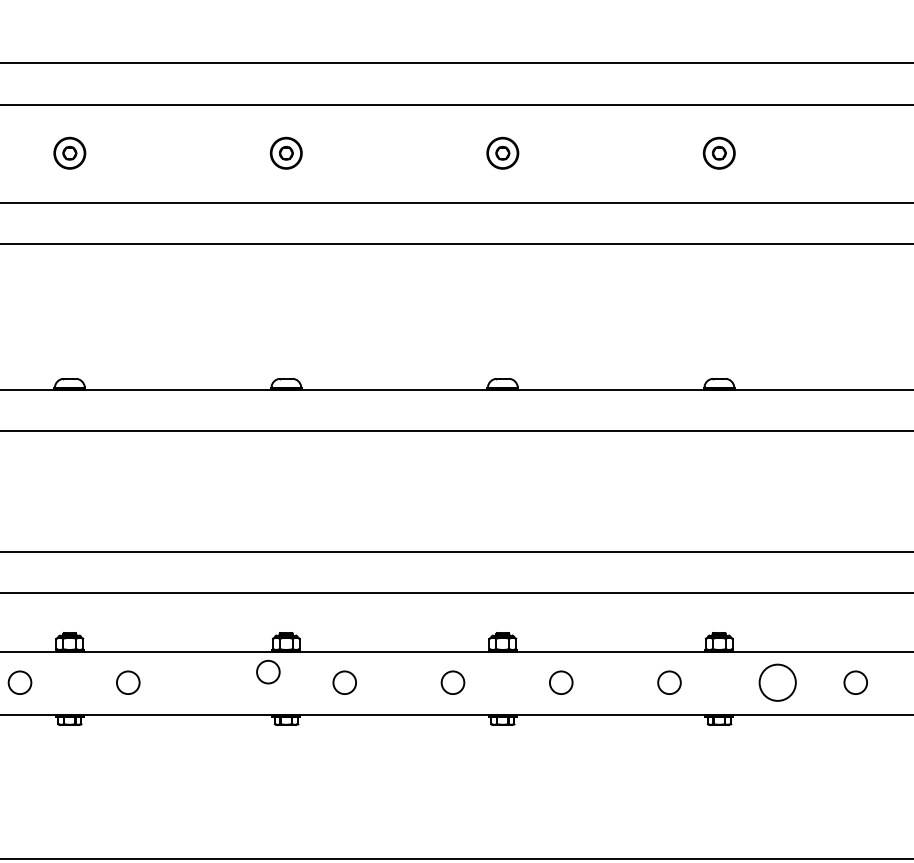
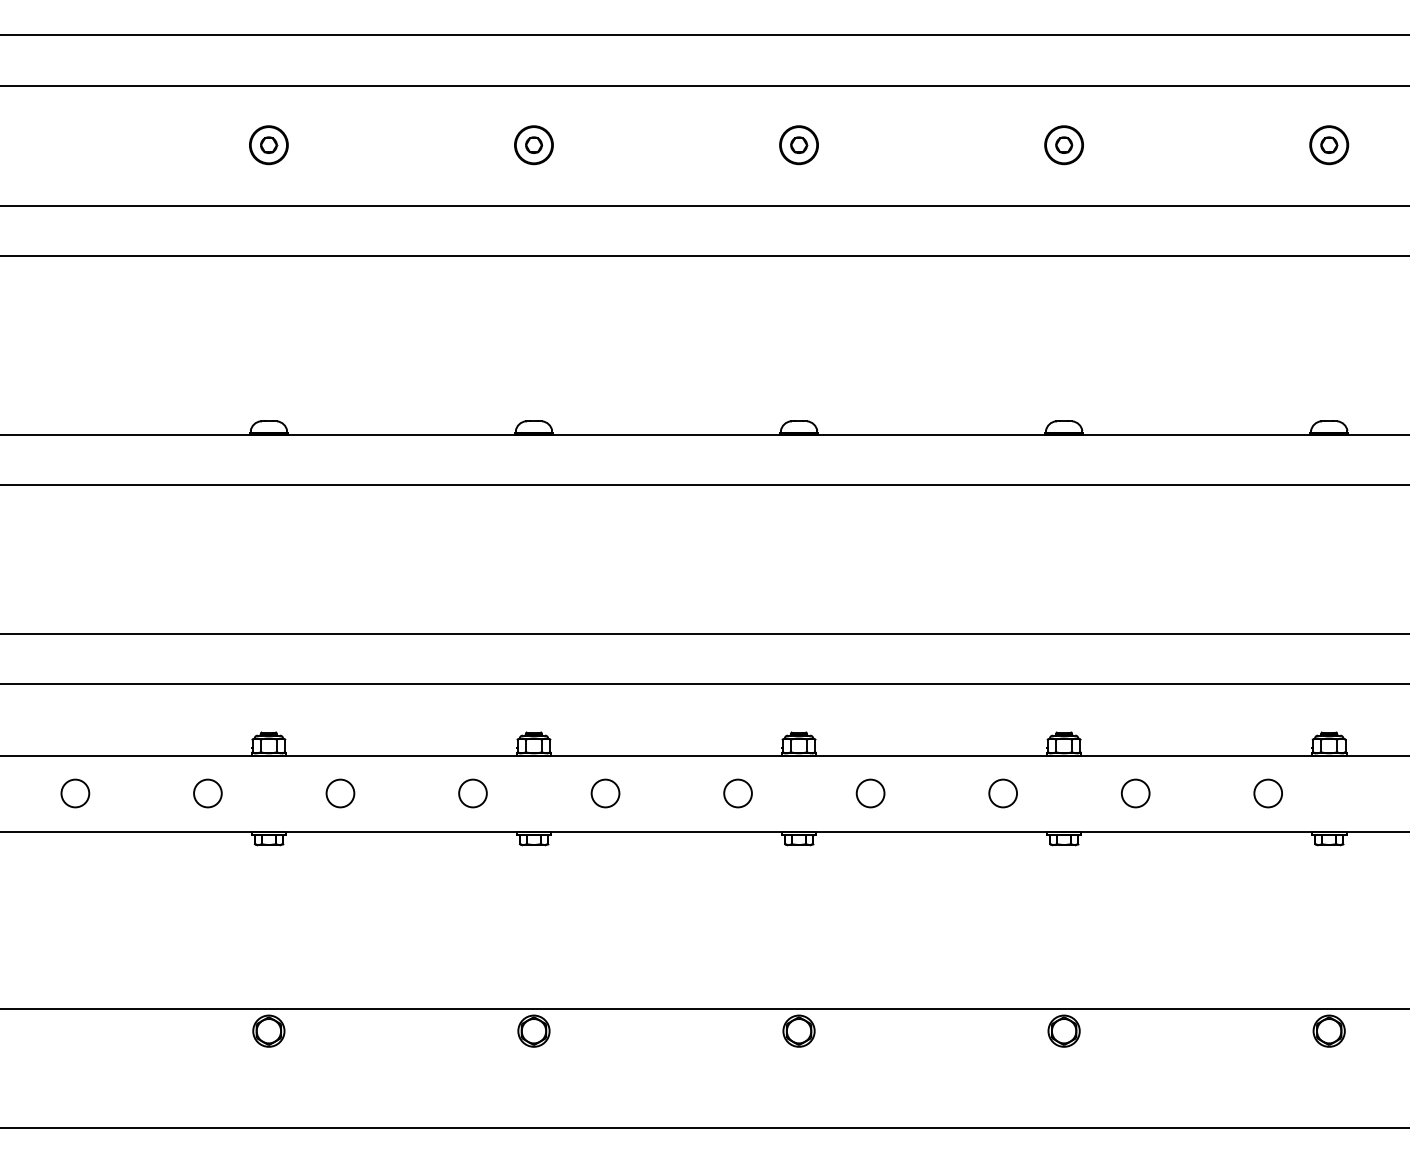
circle: (267, 672) -> (472, 793), moved
circle: (777, 682) -> (1135, 793), size x0.62
circle: (855, 682) -> (1267, 793), moved

